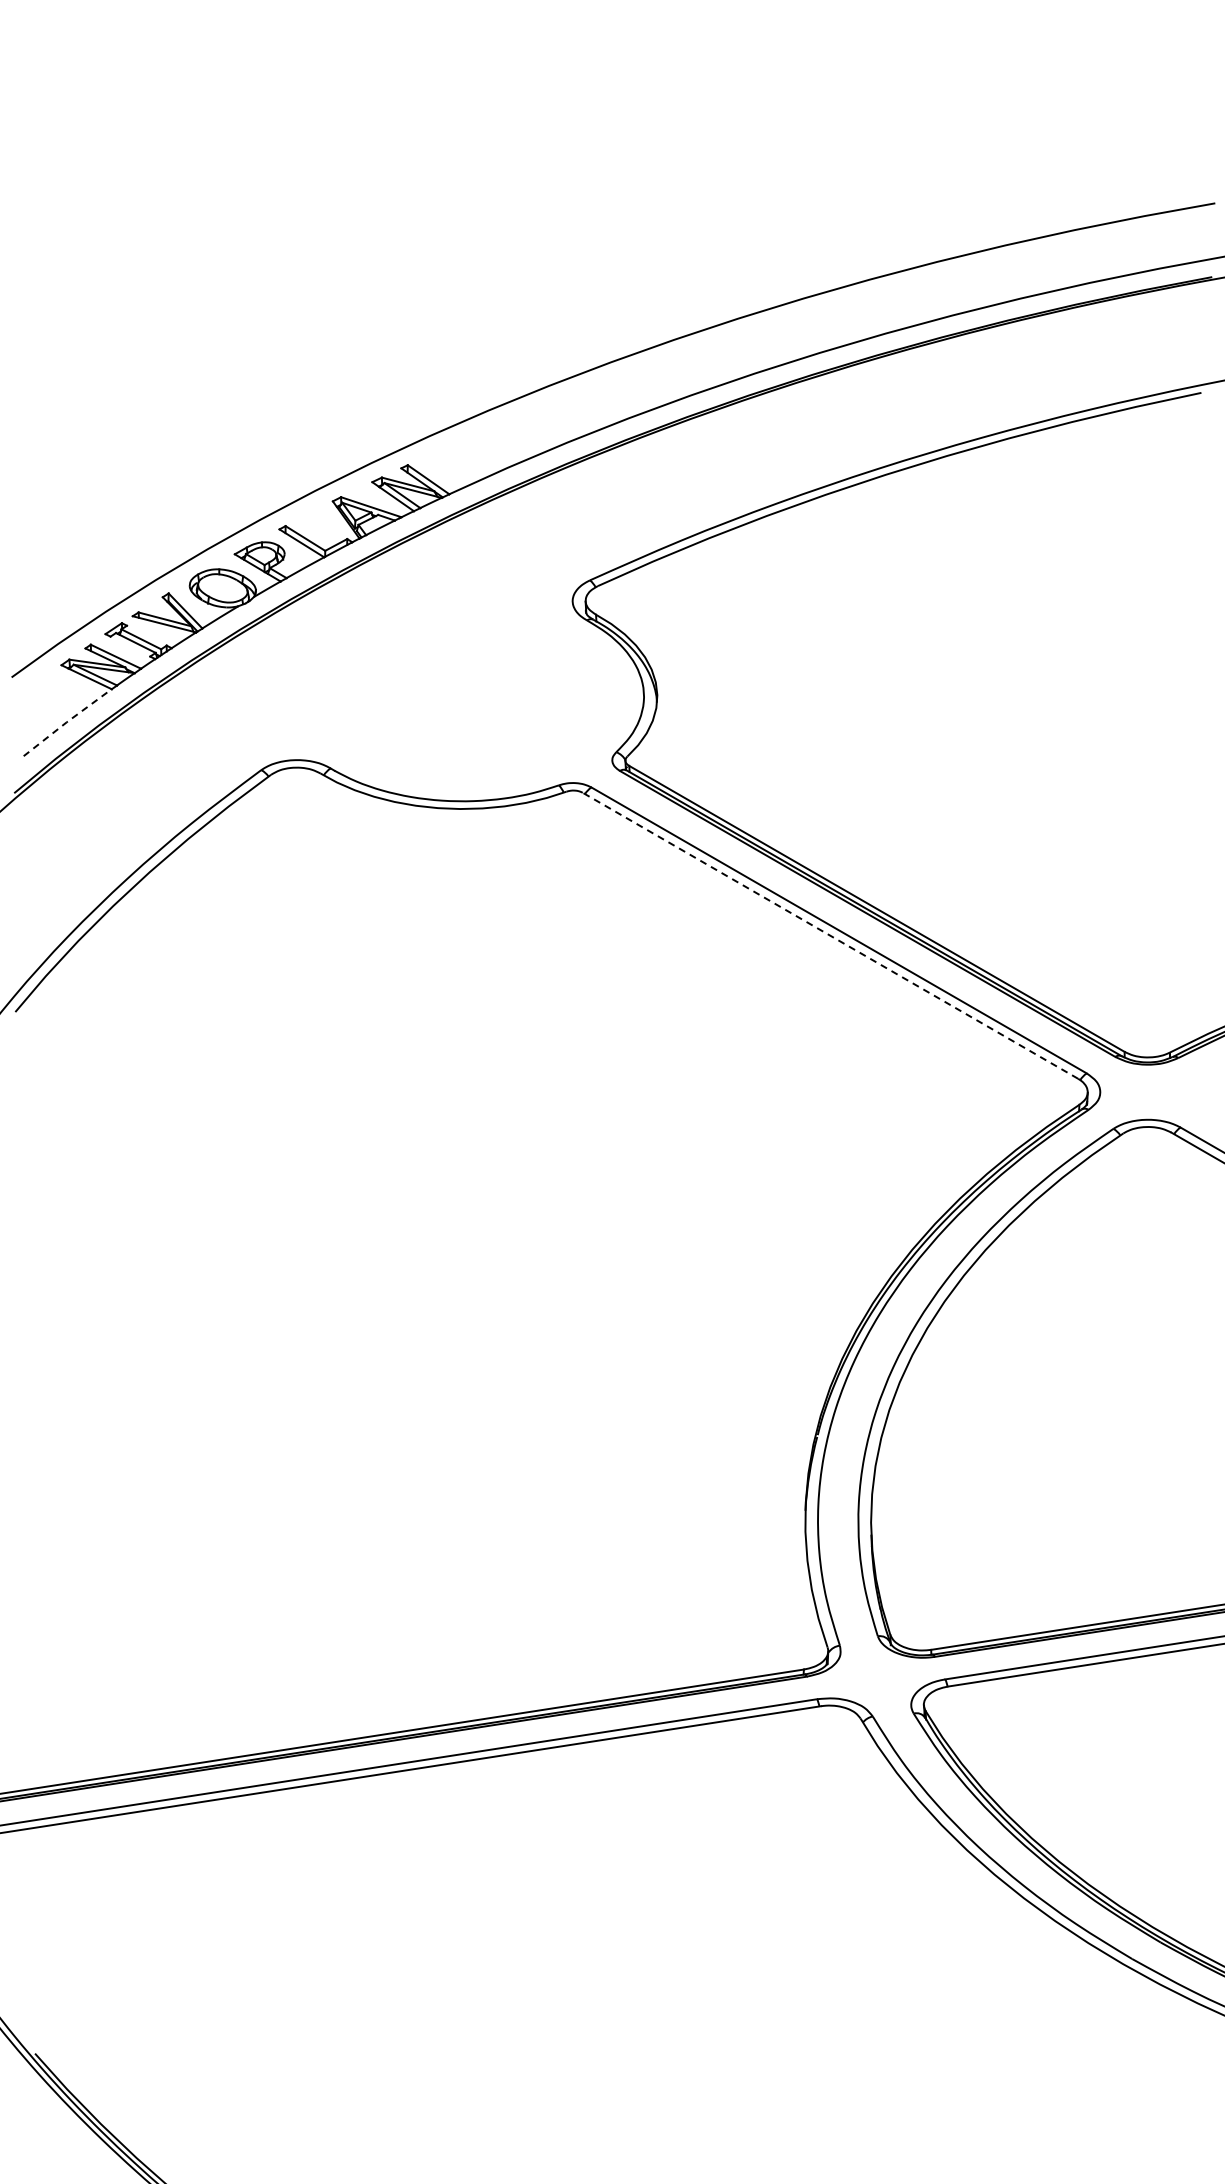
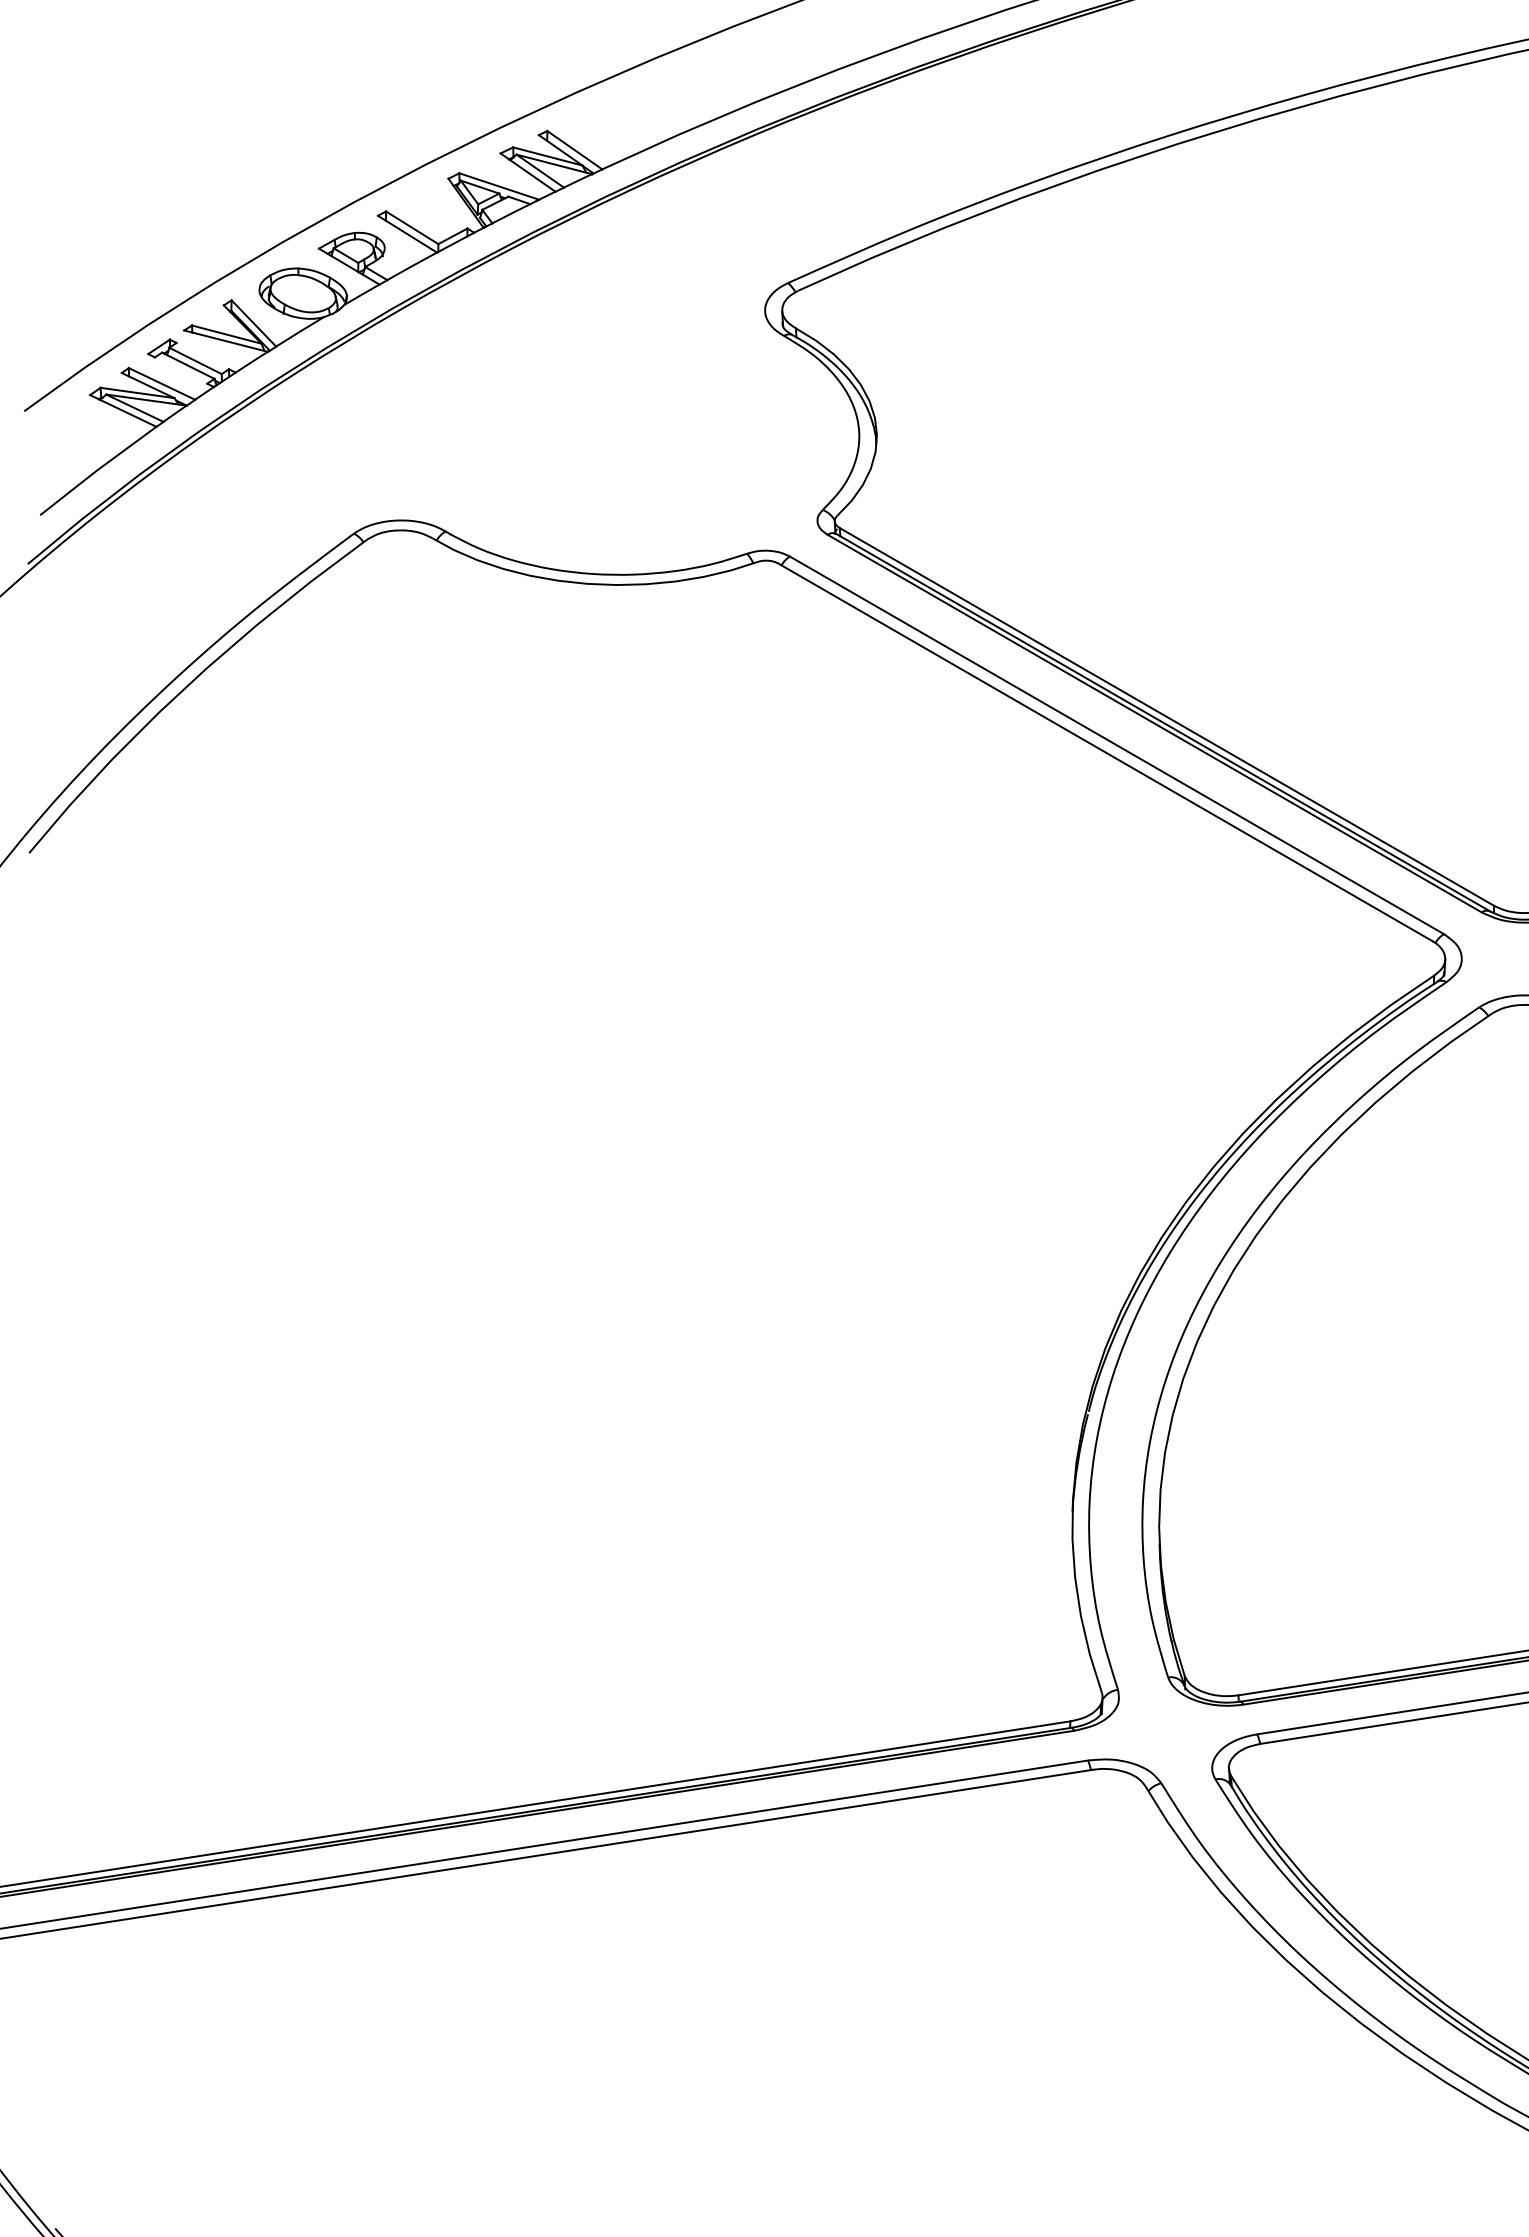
line: (66, 722) -> (96, 470), dashed -> solid
line: (830, 935) -> (1105, 752), dashed -> solid

